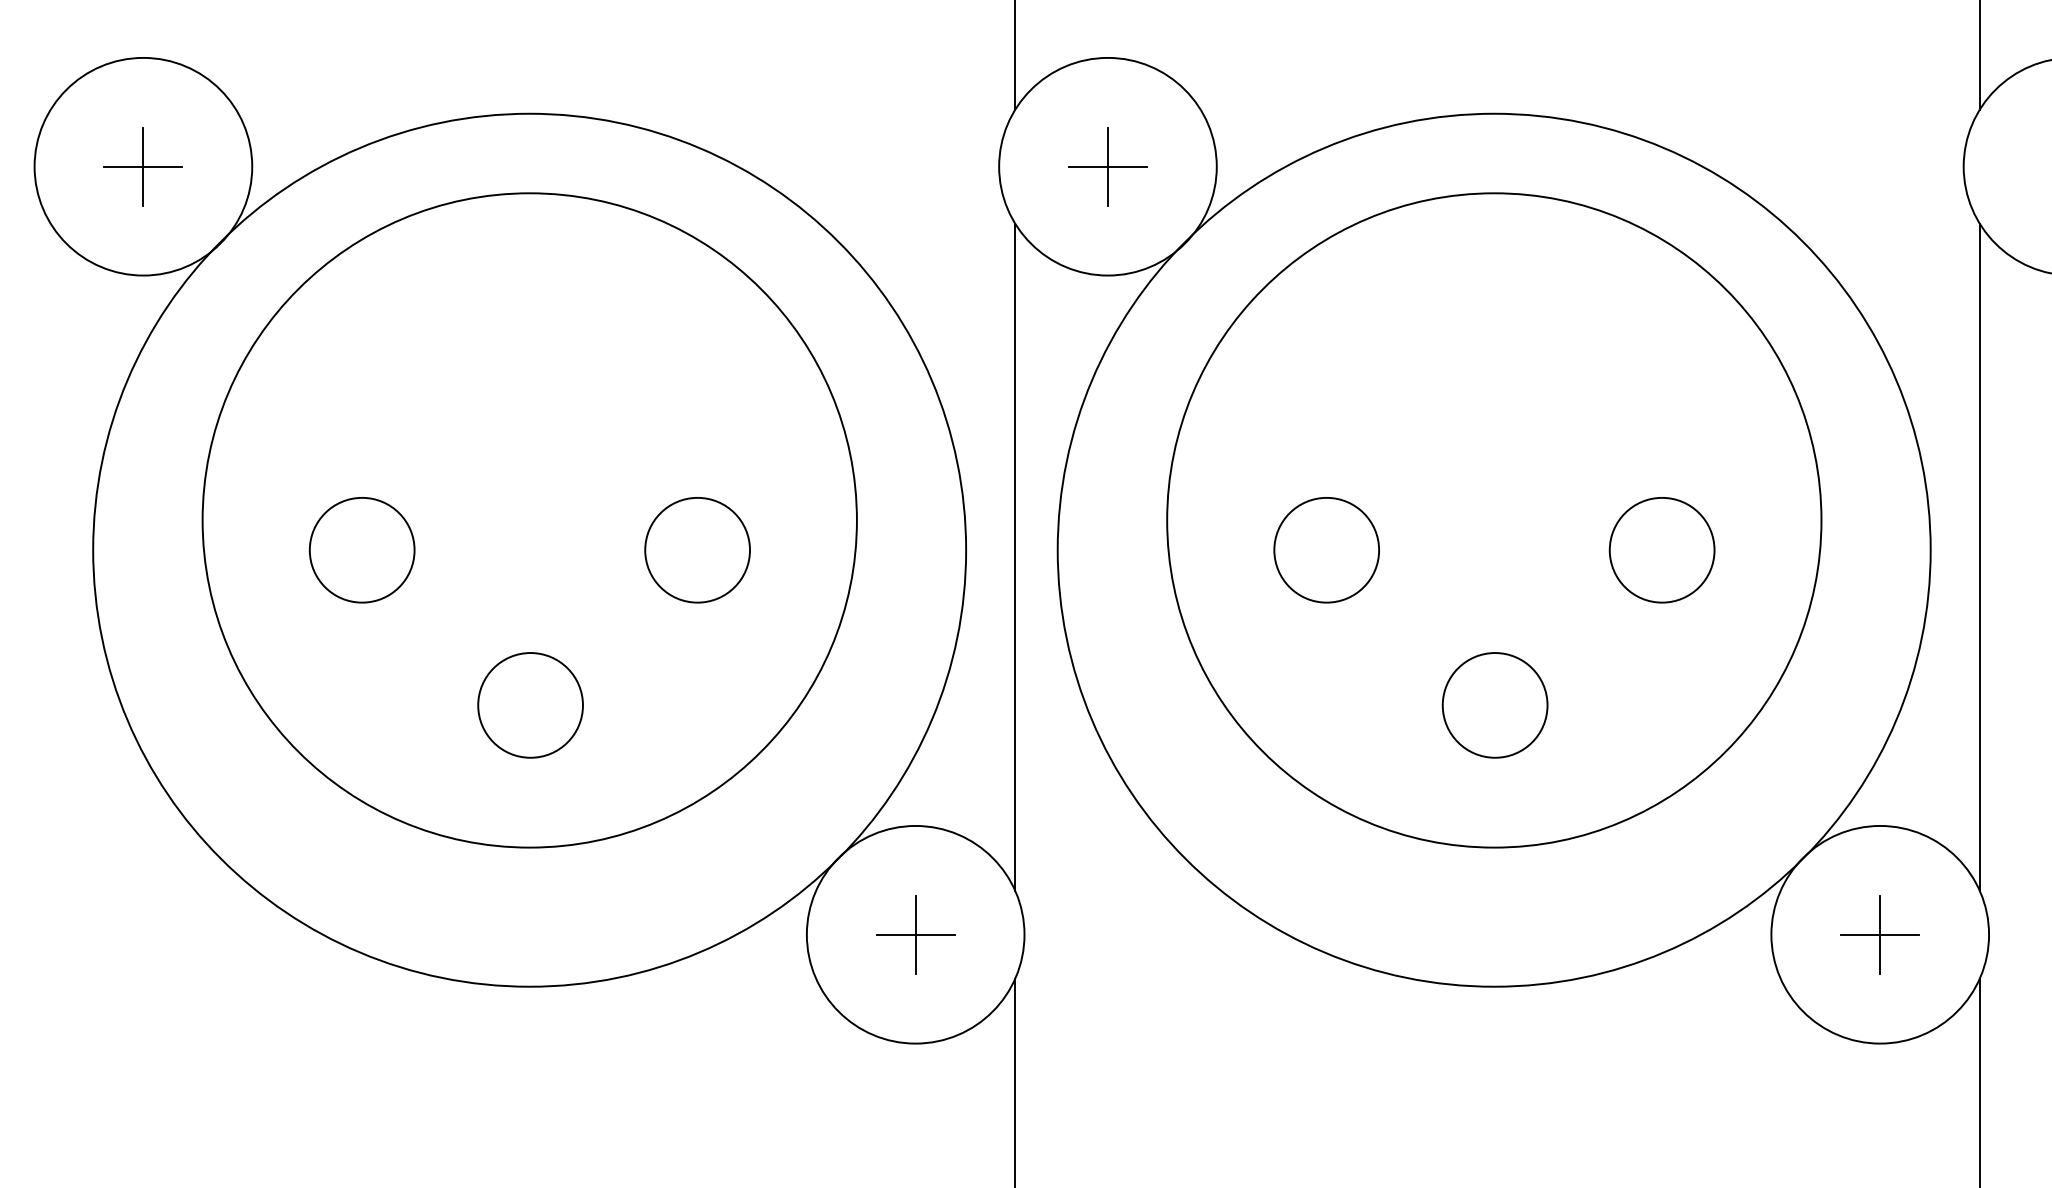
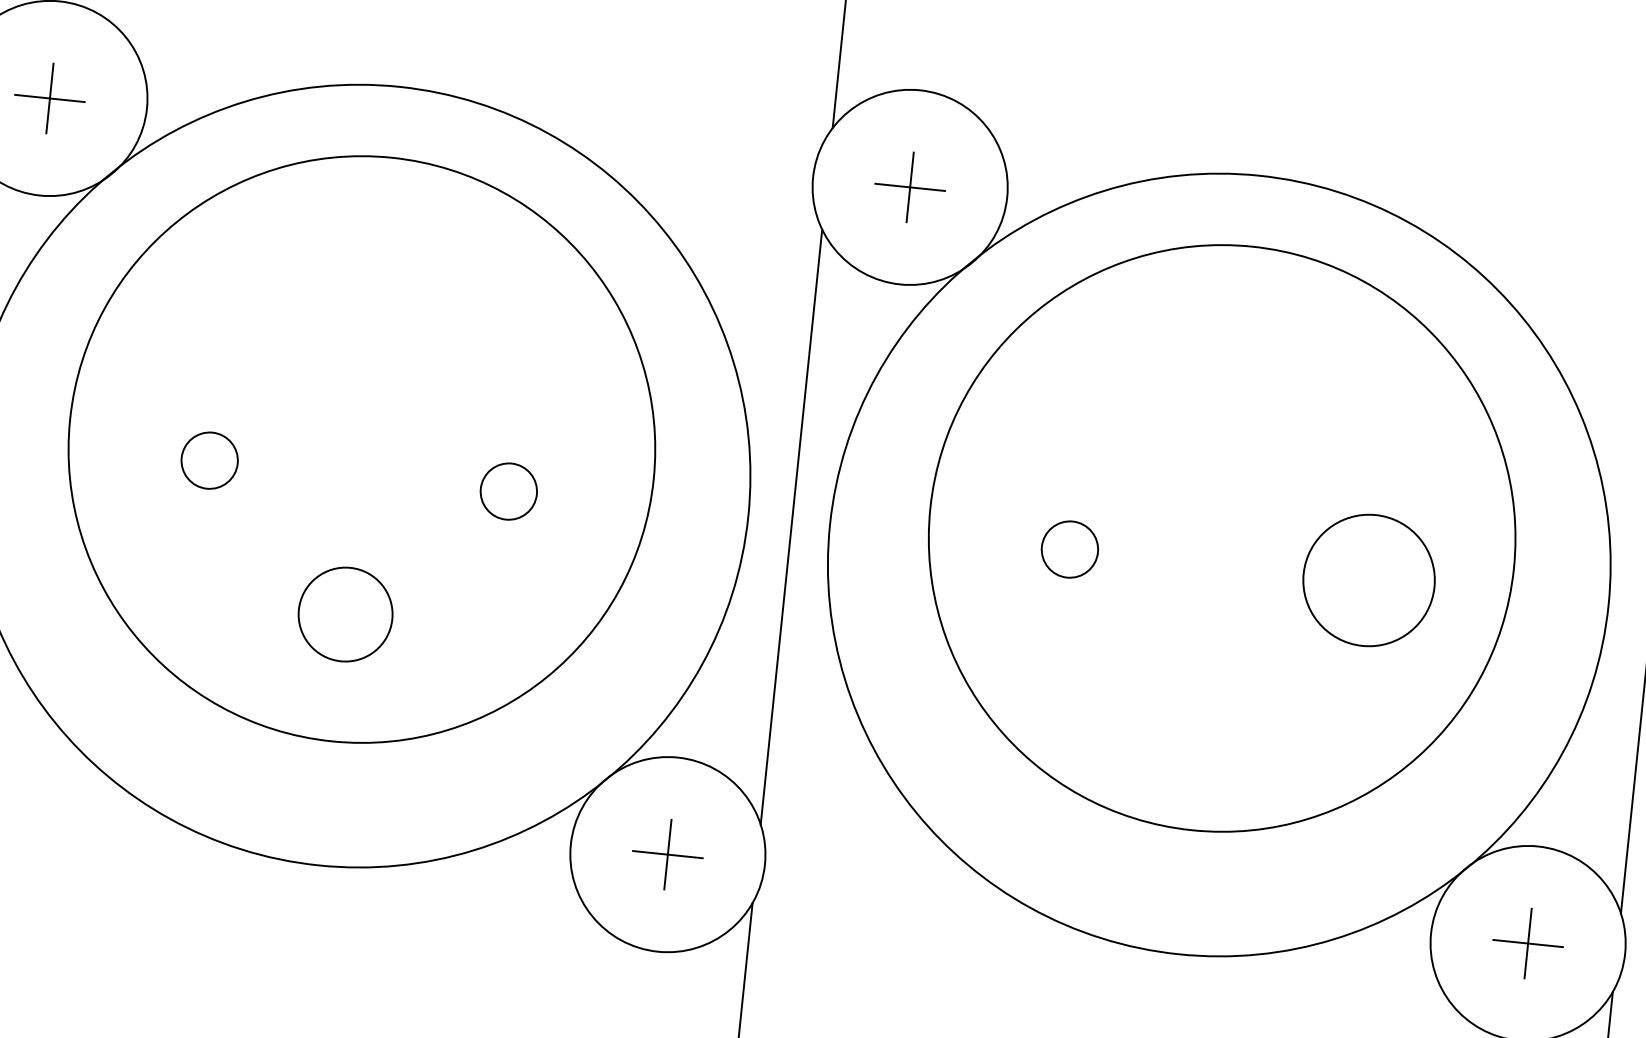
circle: (361, 549) -> (209, 459), size x0.6
circle: (697, 549) -> (508, 490), size x0.6
circle: (1326, 549) -> (1069, 548), size x0.6
circle: (1661, 549) -> (1368, 579), size x1.4
circle: (1494, 705) -> (1205, 703), removed

